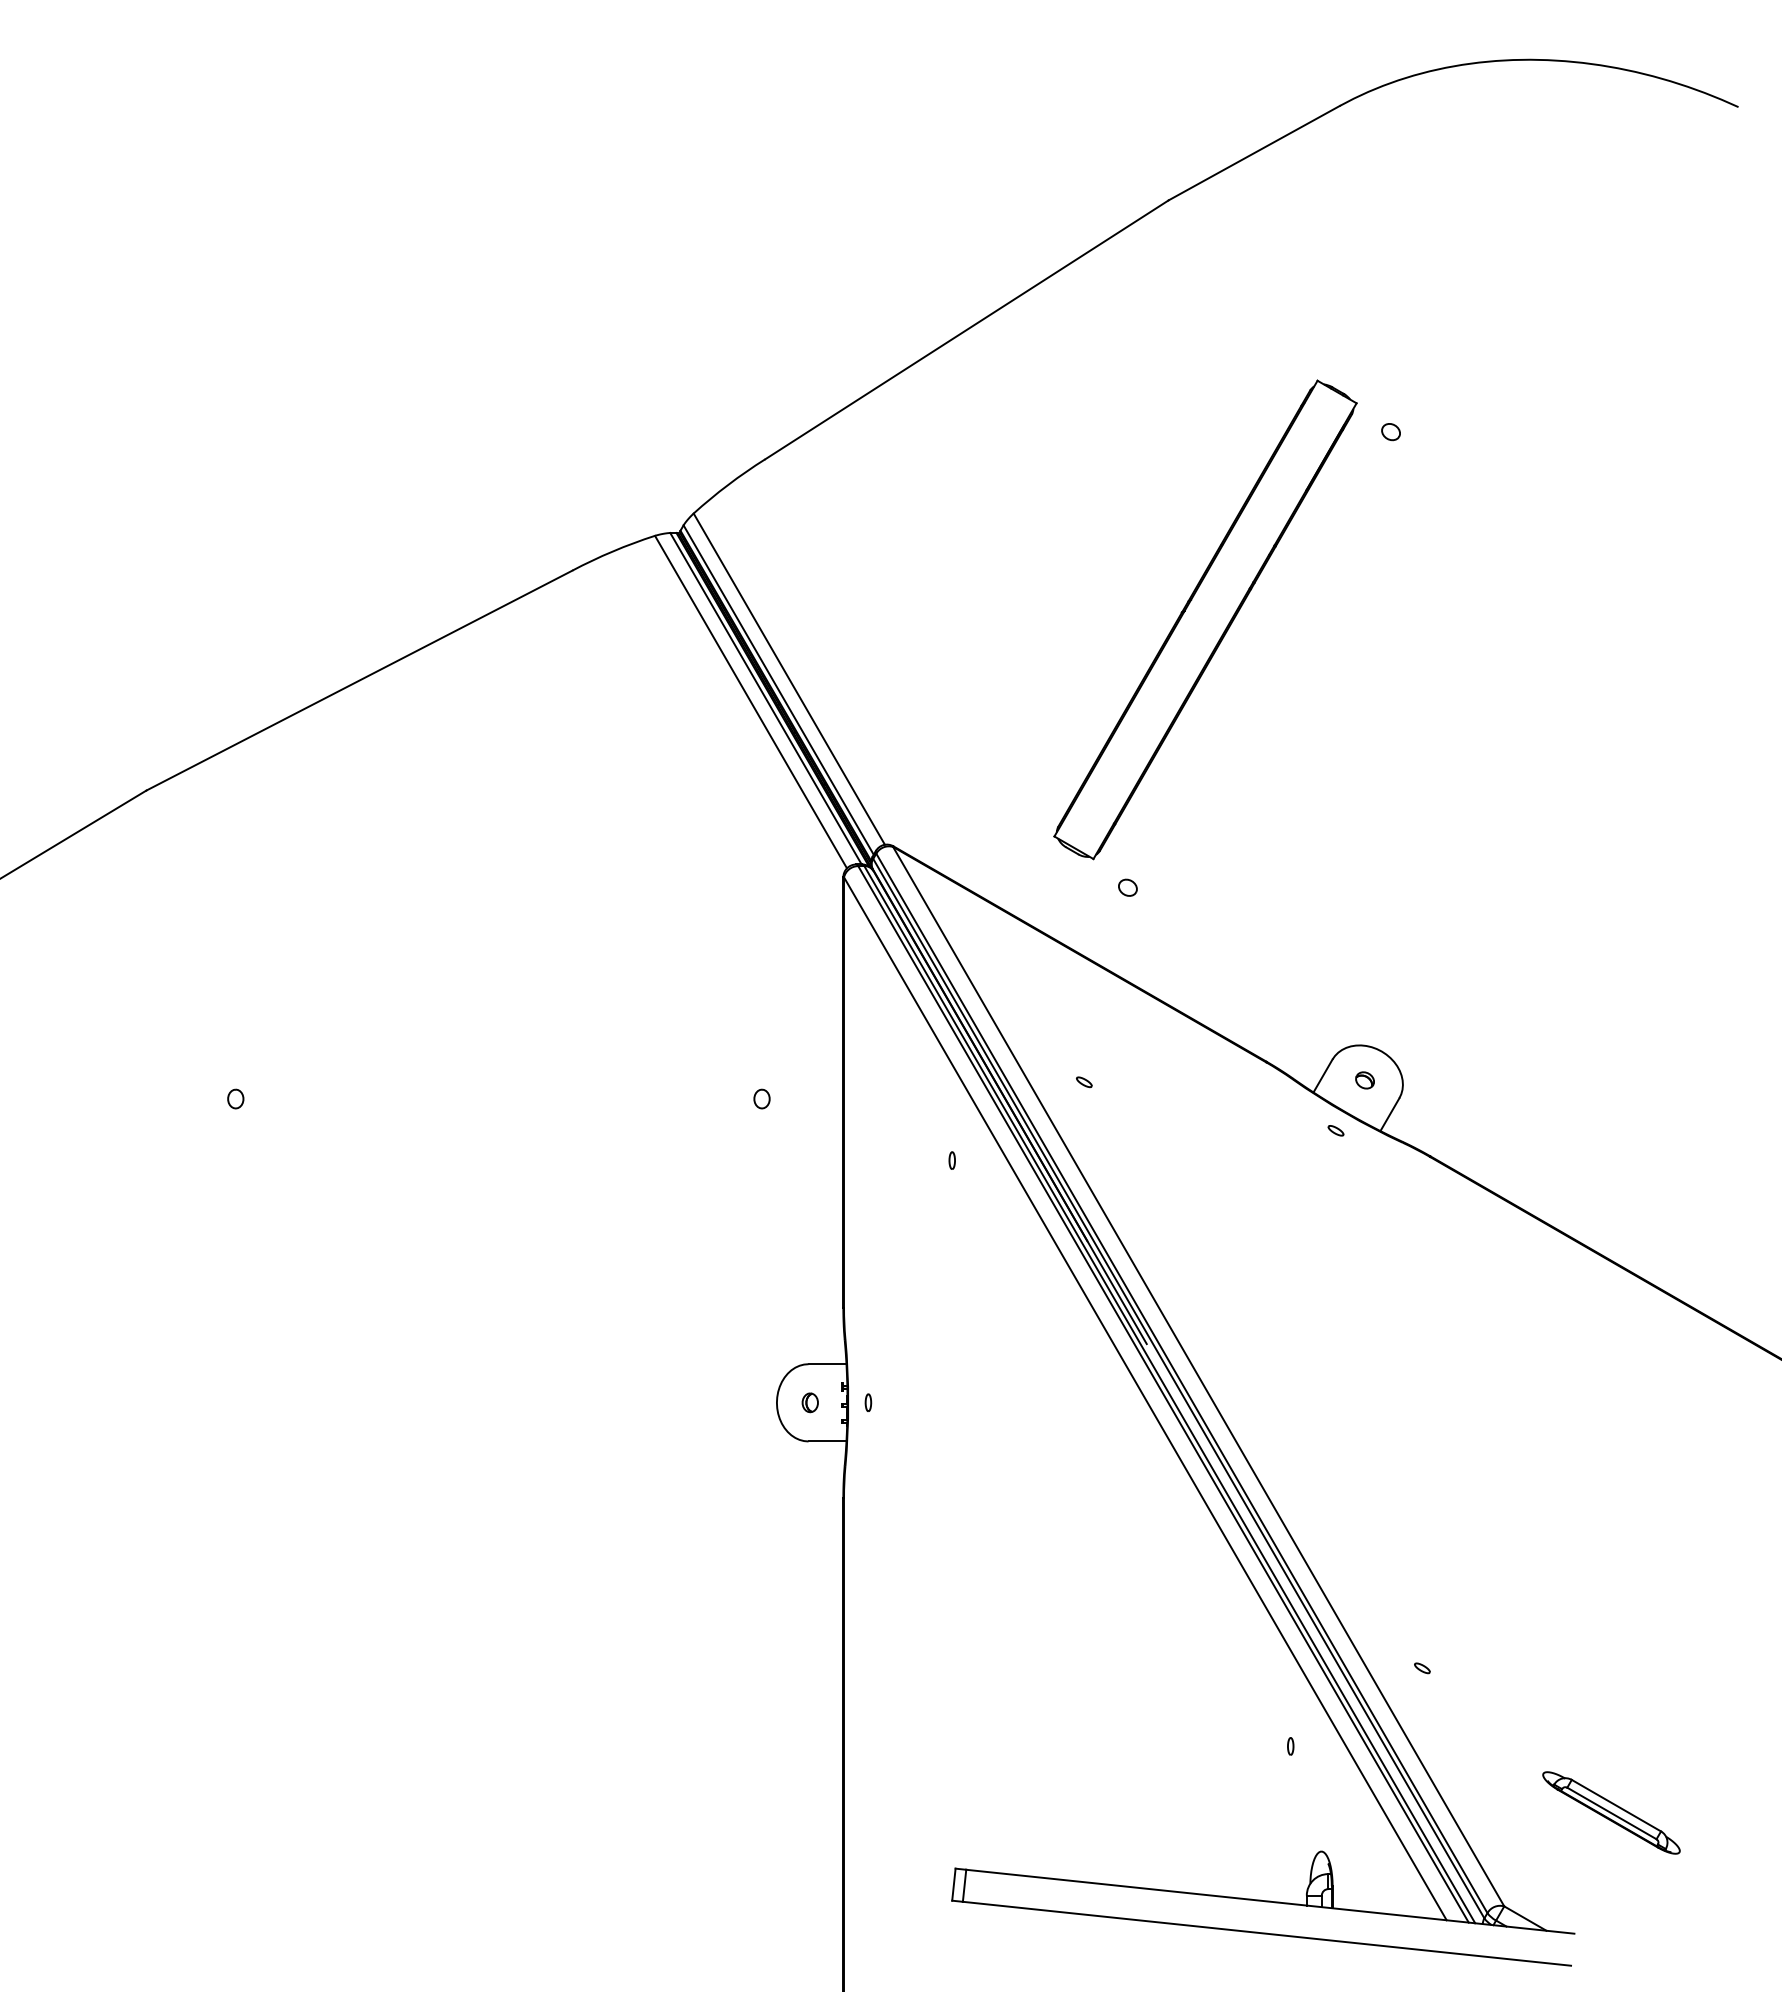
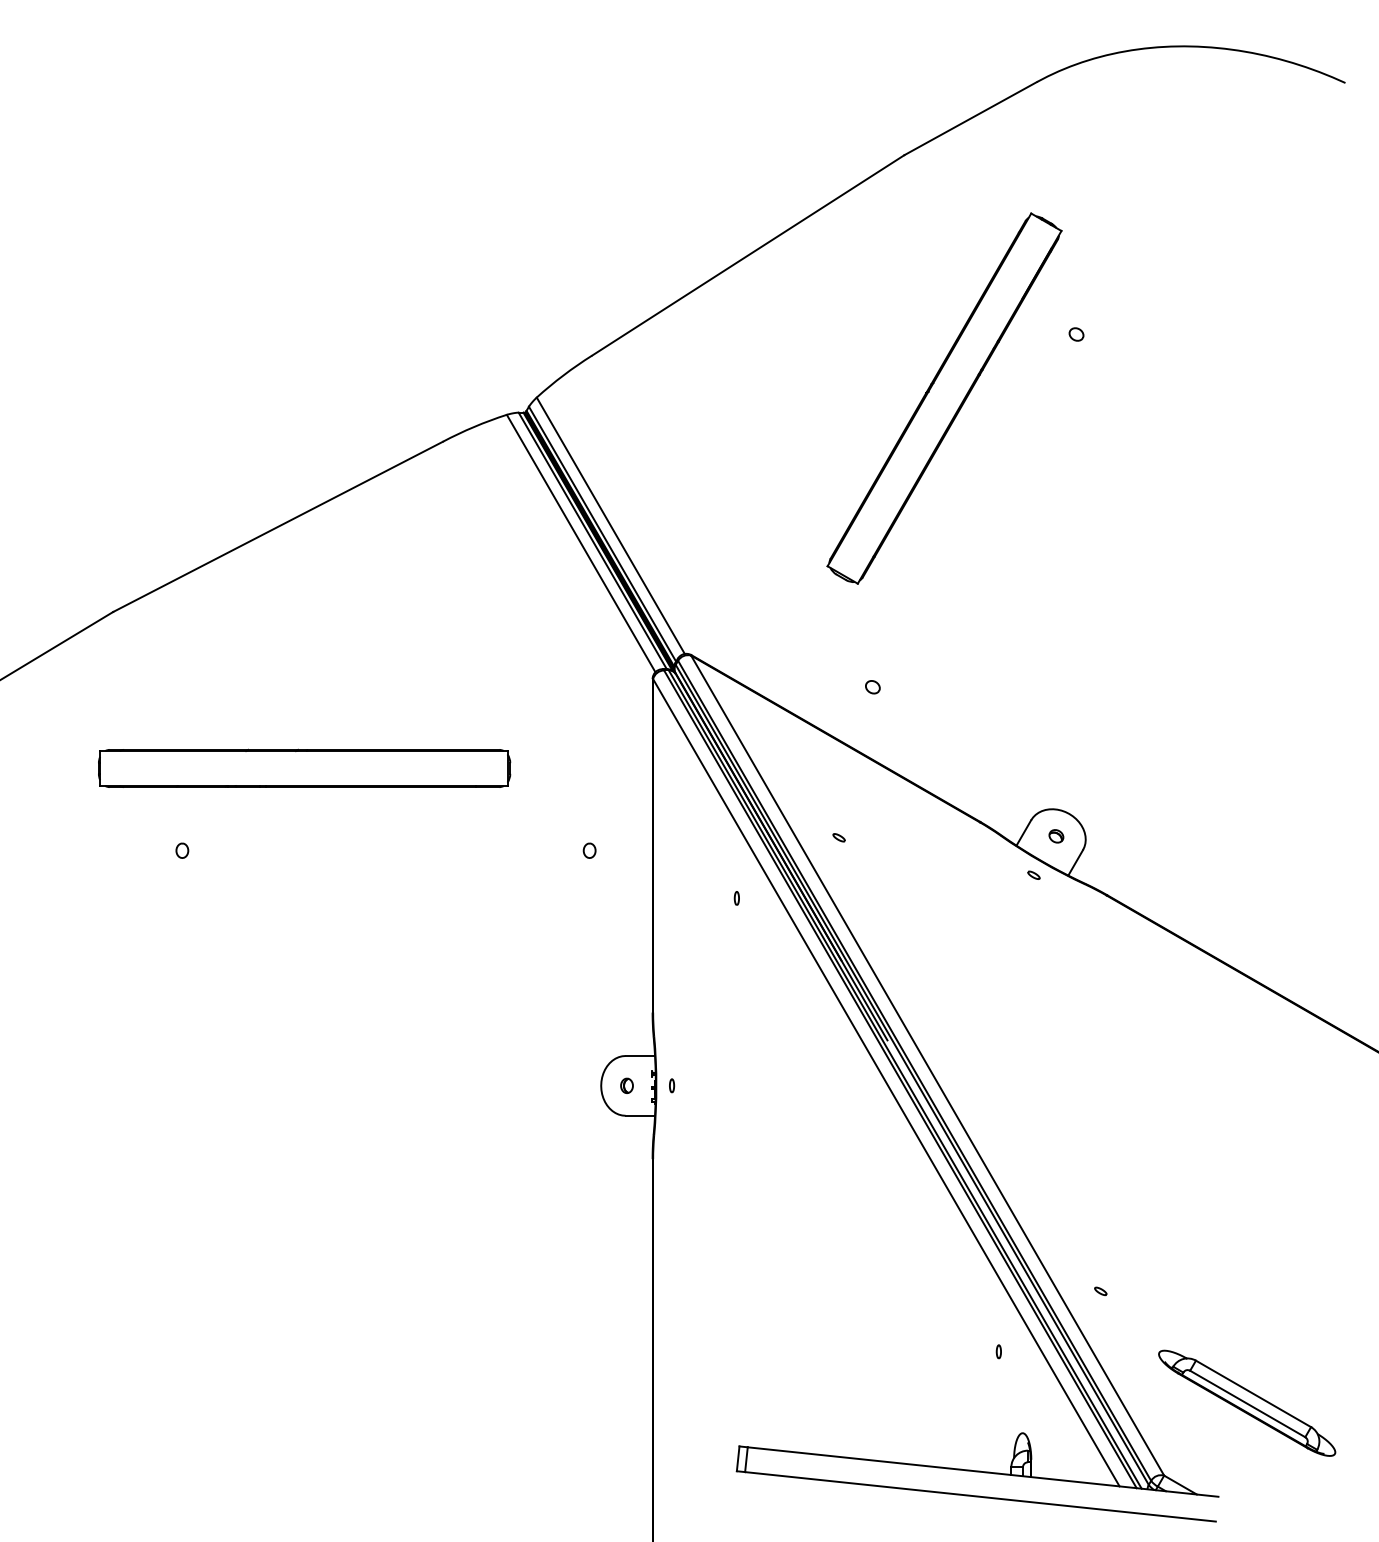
part: (1205, 619) -> (944, 398), moved
part: (393, 992) -> (304, 768), added
part: (1611, 1812) -> (1247, 1402), size x1.67

